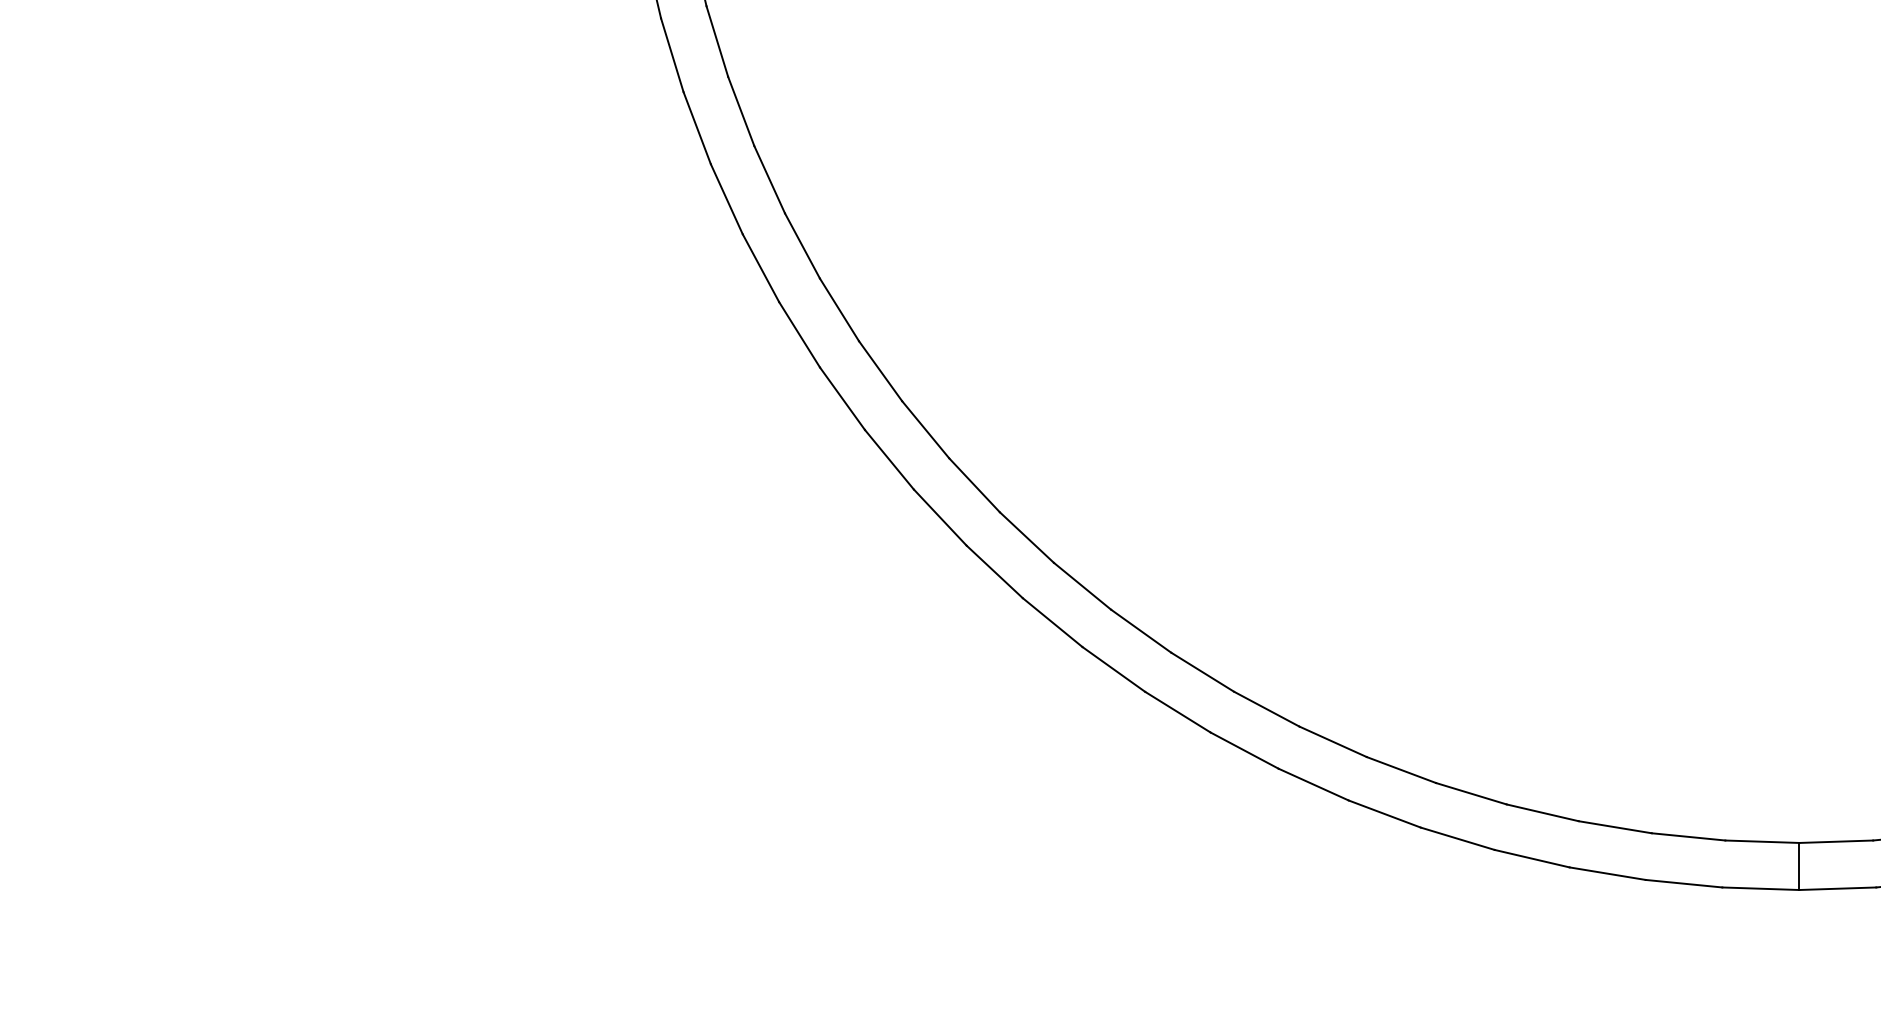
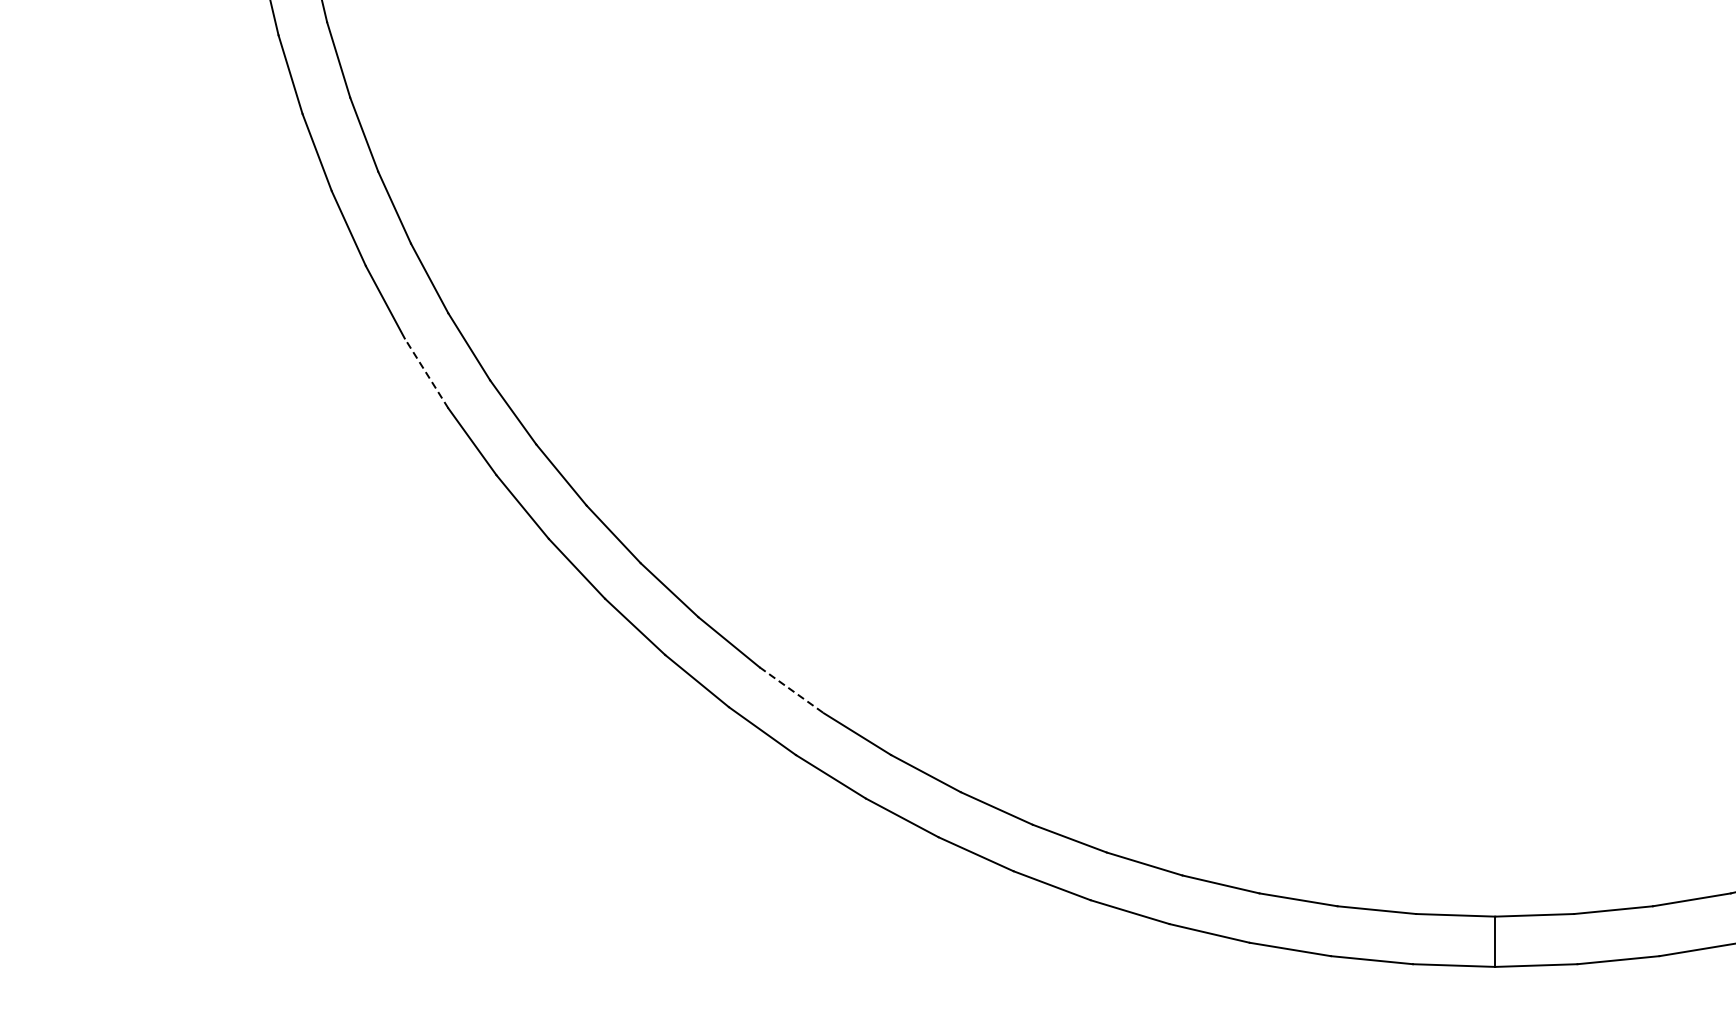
line: (799, 334) -> (426, 373), solid -> dashed
line: (1141, 631) -> (792, 690), solid -> dashed

